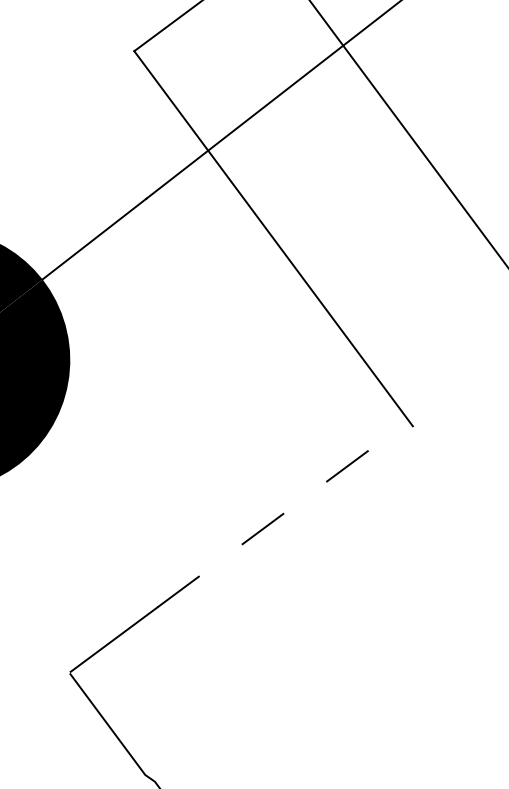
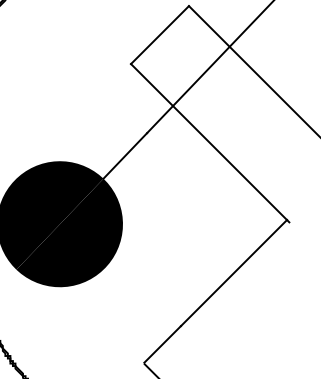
line: (284, 513) -> (234, 272), dashed -> solid

